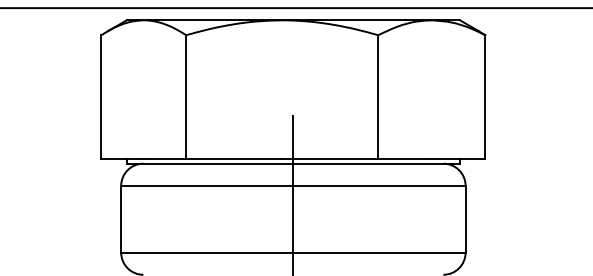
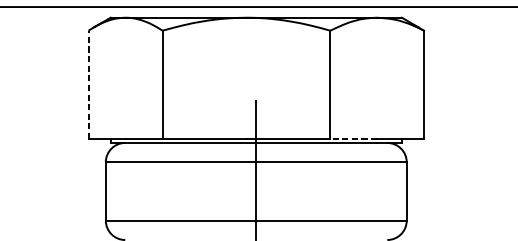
line: (101, 96) -> (88, 84), solid -> dashed
line: (405, 159) -> (354, 139), solid -> dashed

